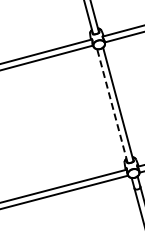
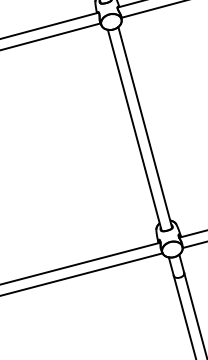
line: (112, 106) -> (134, 131), dashed -> solid

